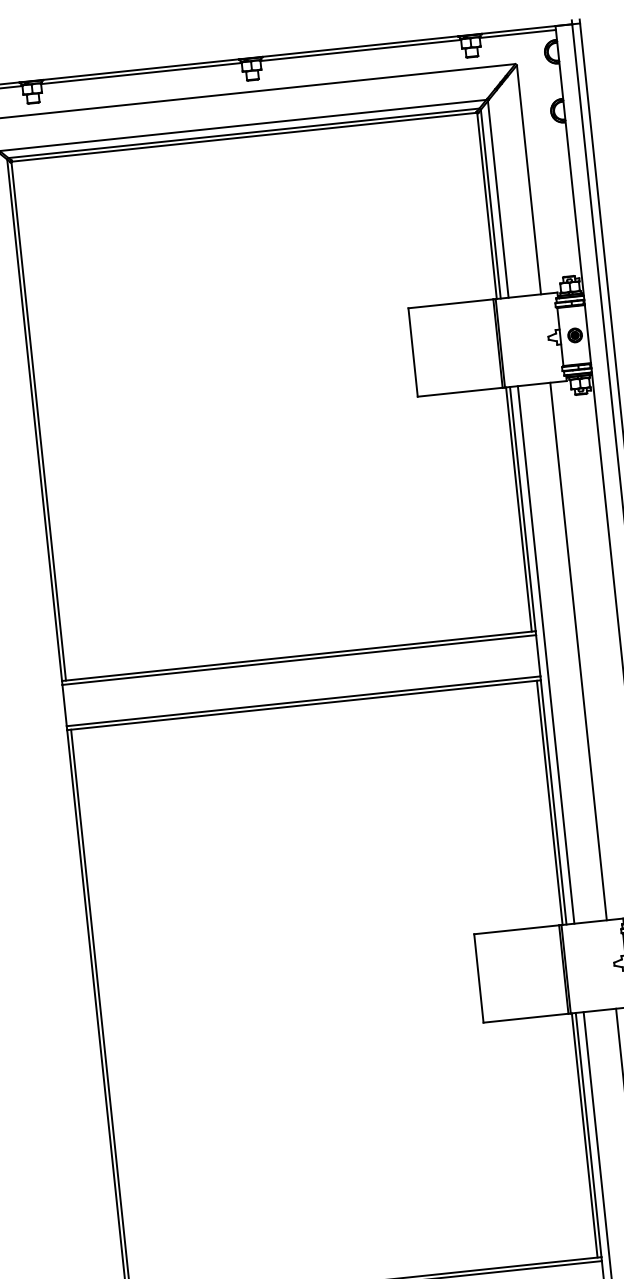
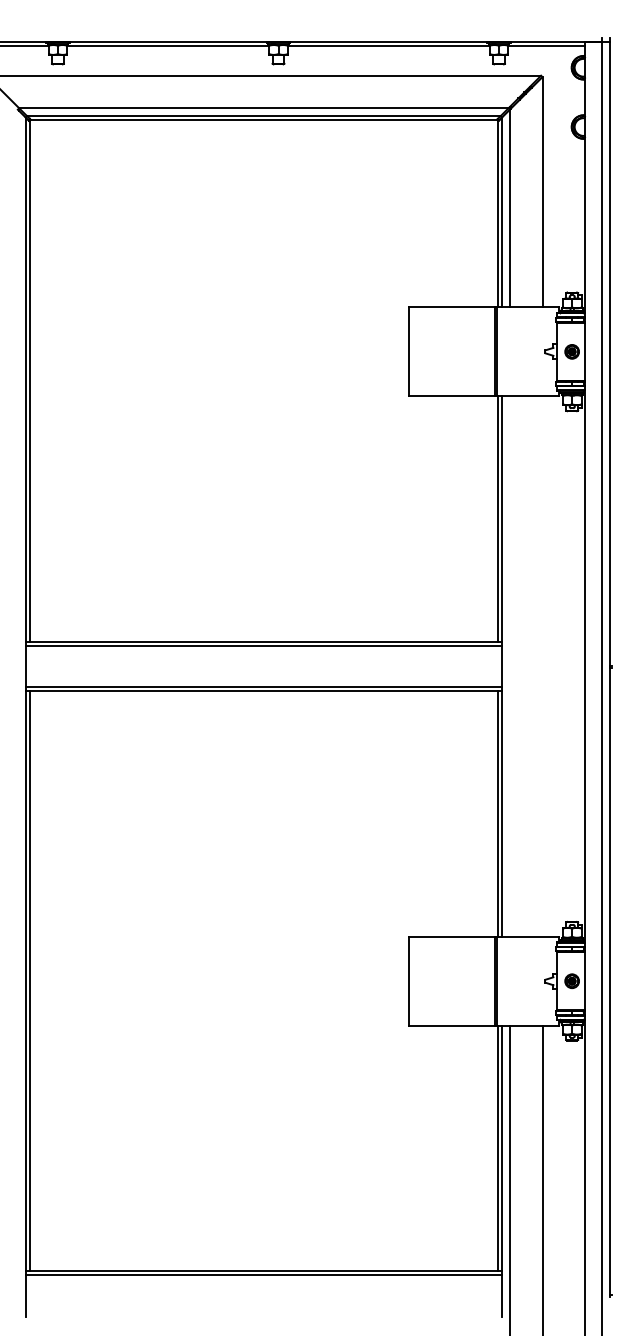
line: (578, 651) -> (542, 666), removed
line: (545, 654) -> (509, 666), removed

